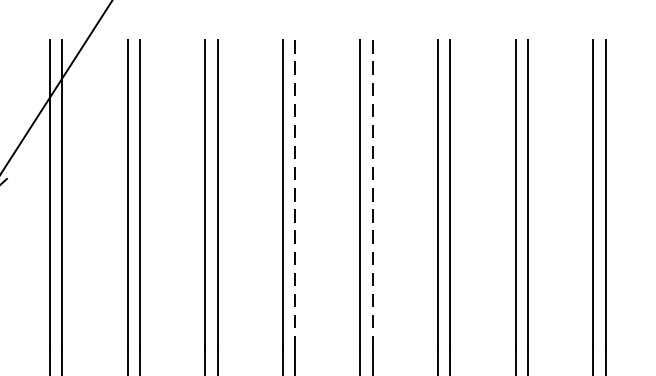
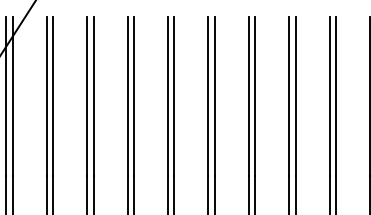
line: (294, 193) -> (133, 96), dashed -> solid
line: (373, 193) -> (174, 96), dashed -> solid

